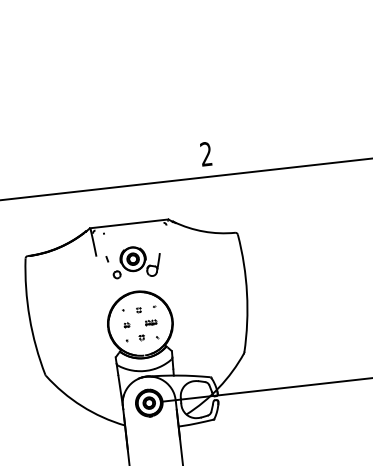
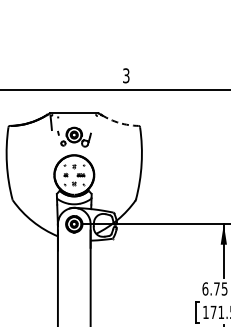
text: (206, 153) -> (126, 75), 2 -> 3
arc: (204, 232) -> (119, 123), solid -> dashed

